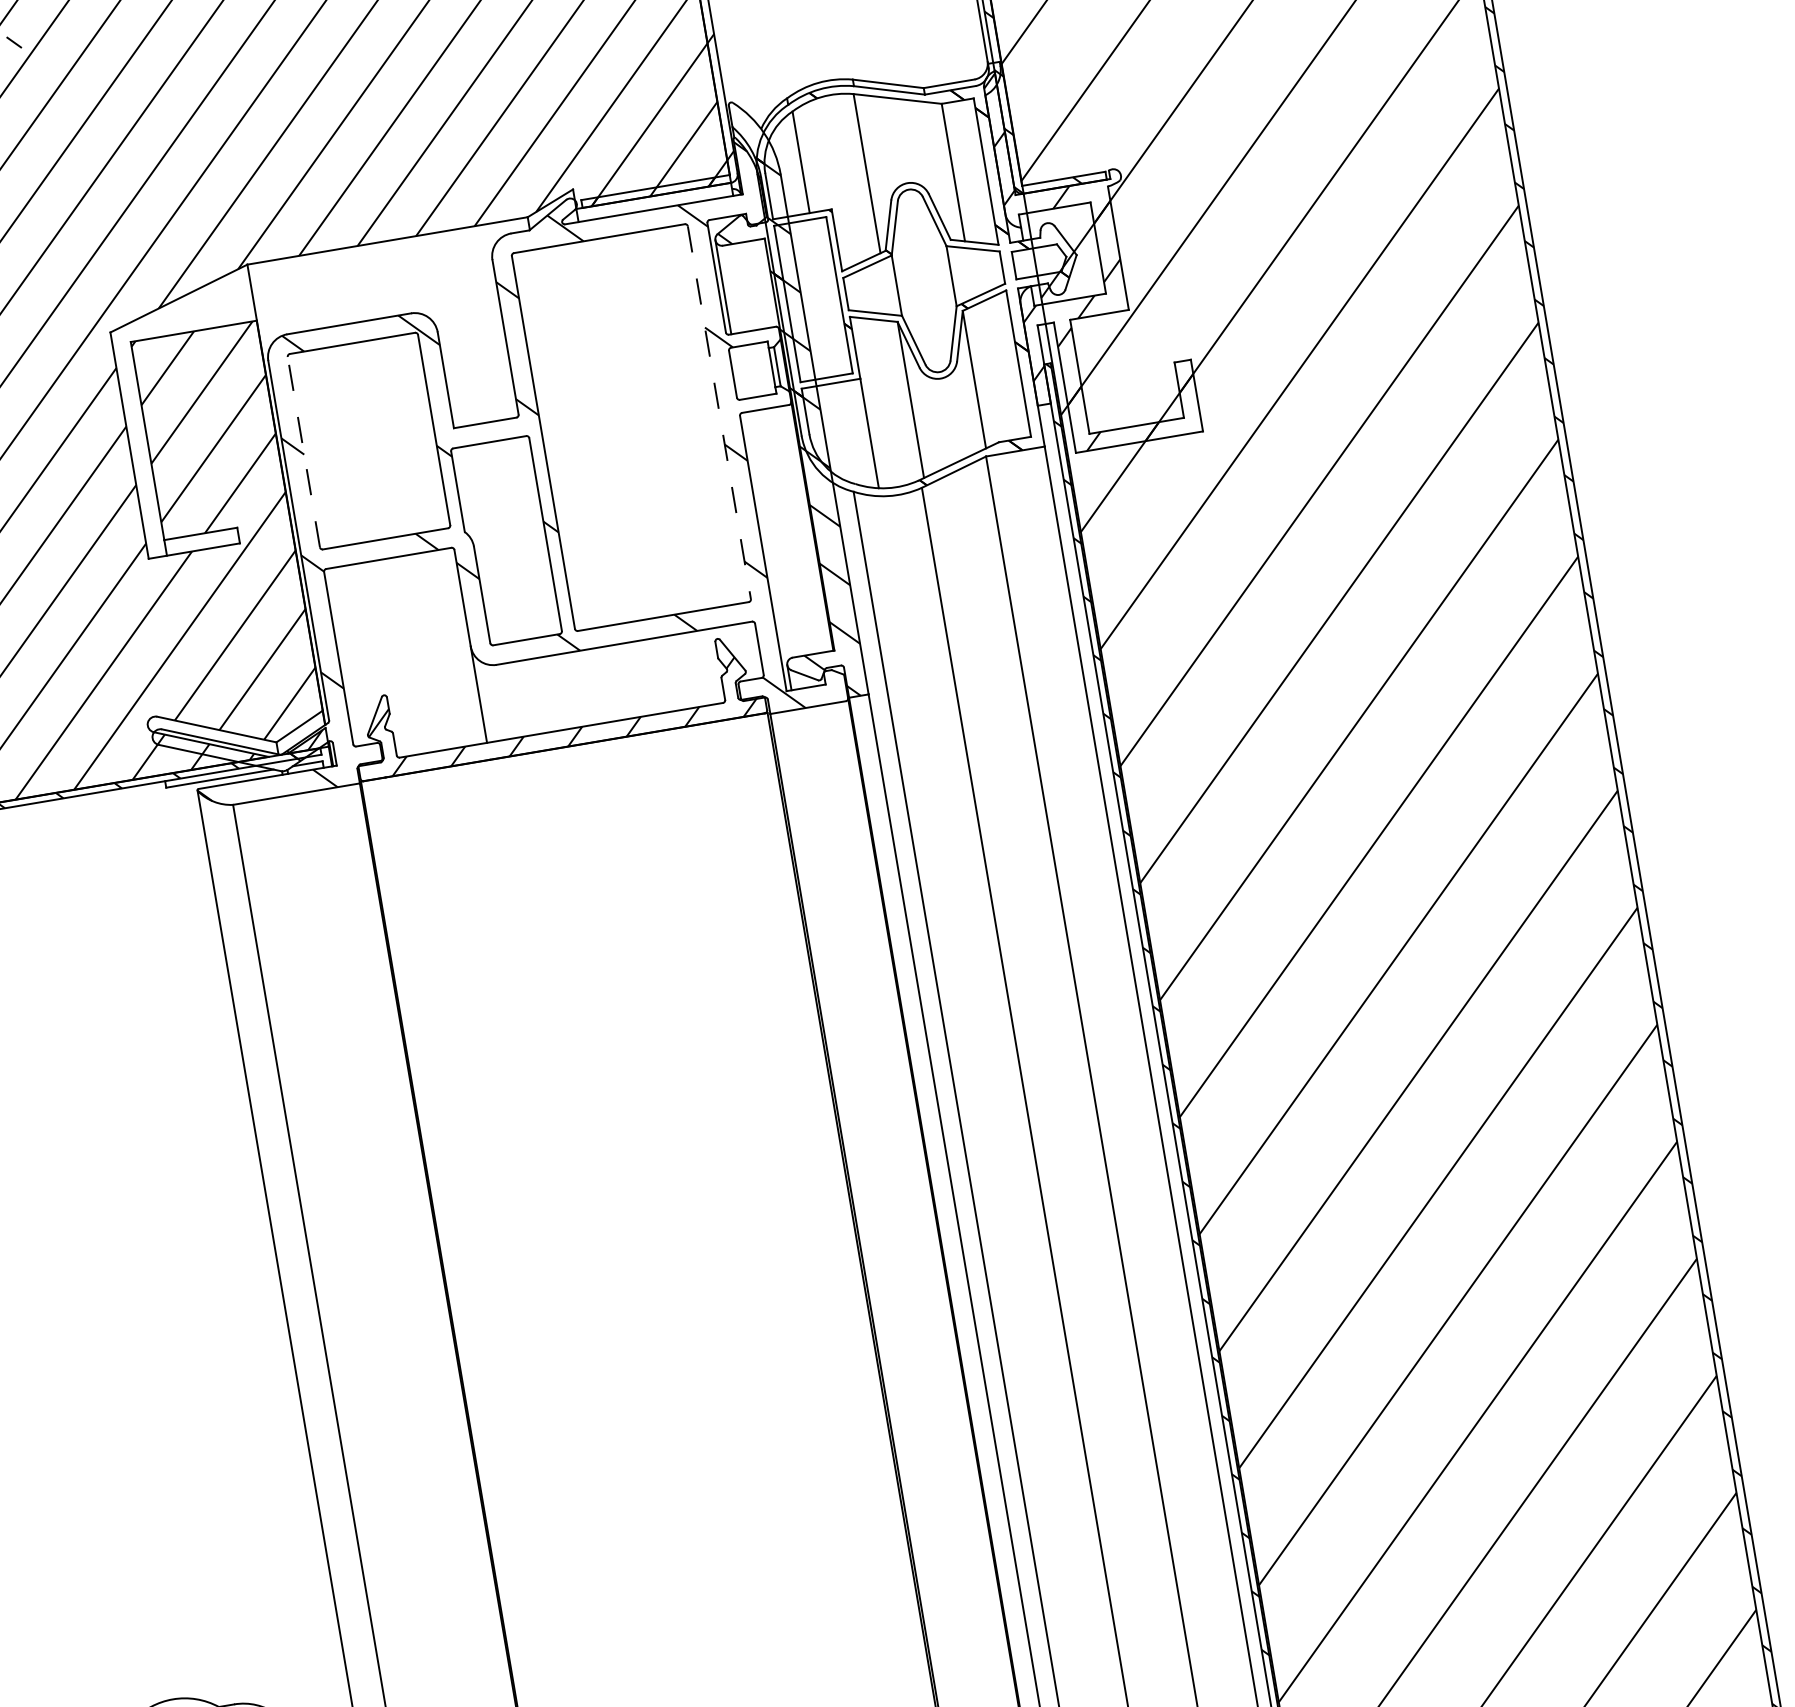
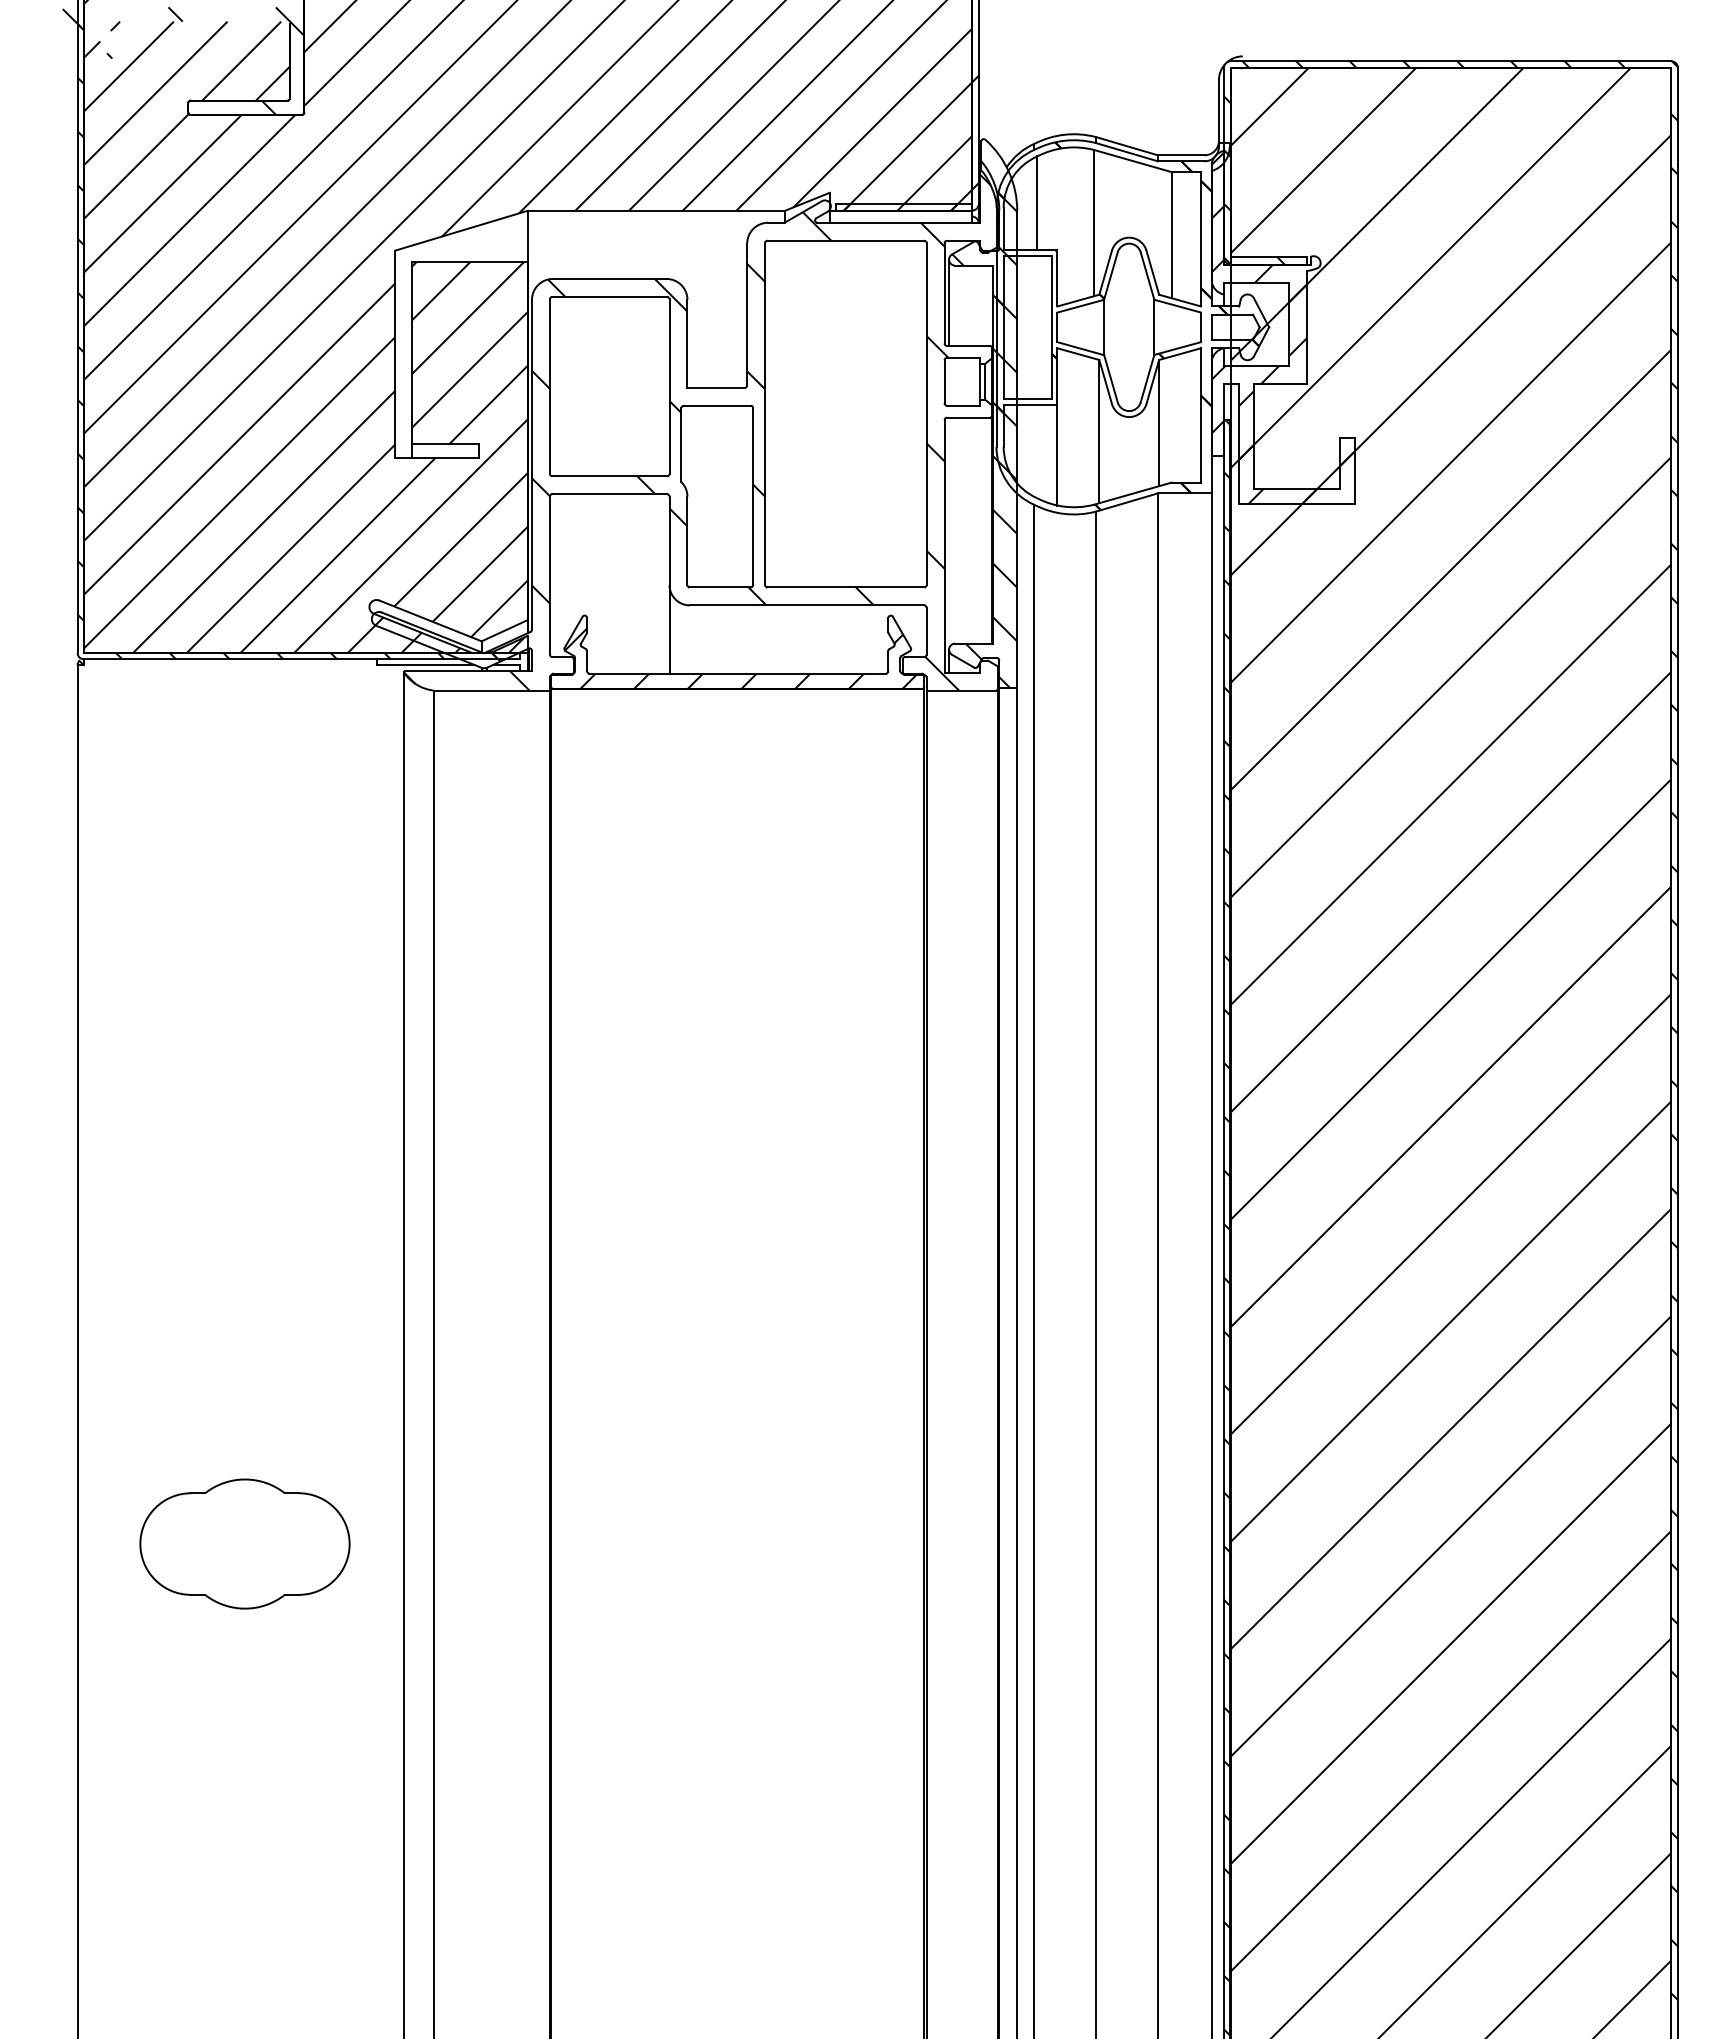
line: (719, 413) -> (926, 414), dashed -> solid
line: (303, 452) -> (549, 386), dashed -> solid

